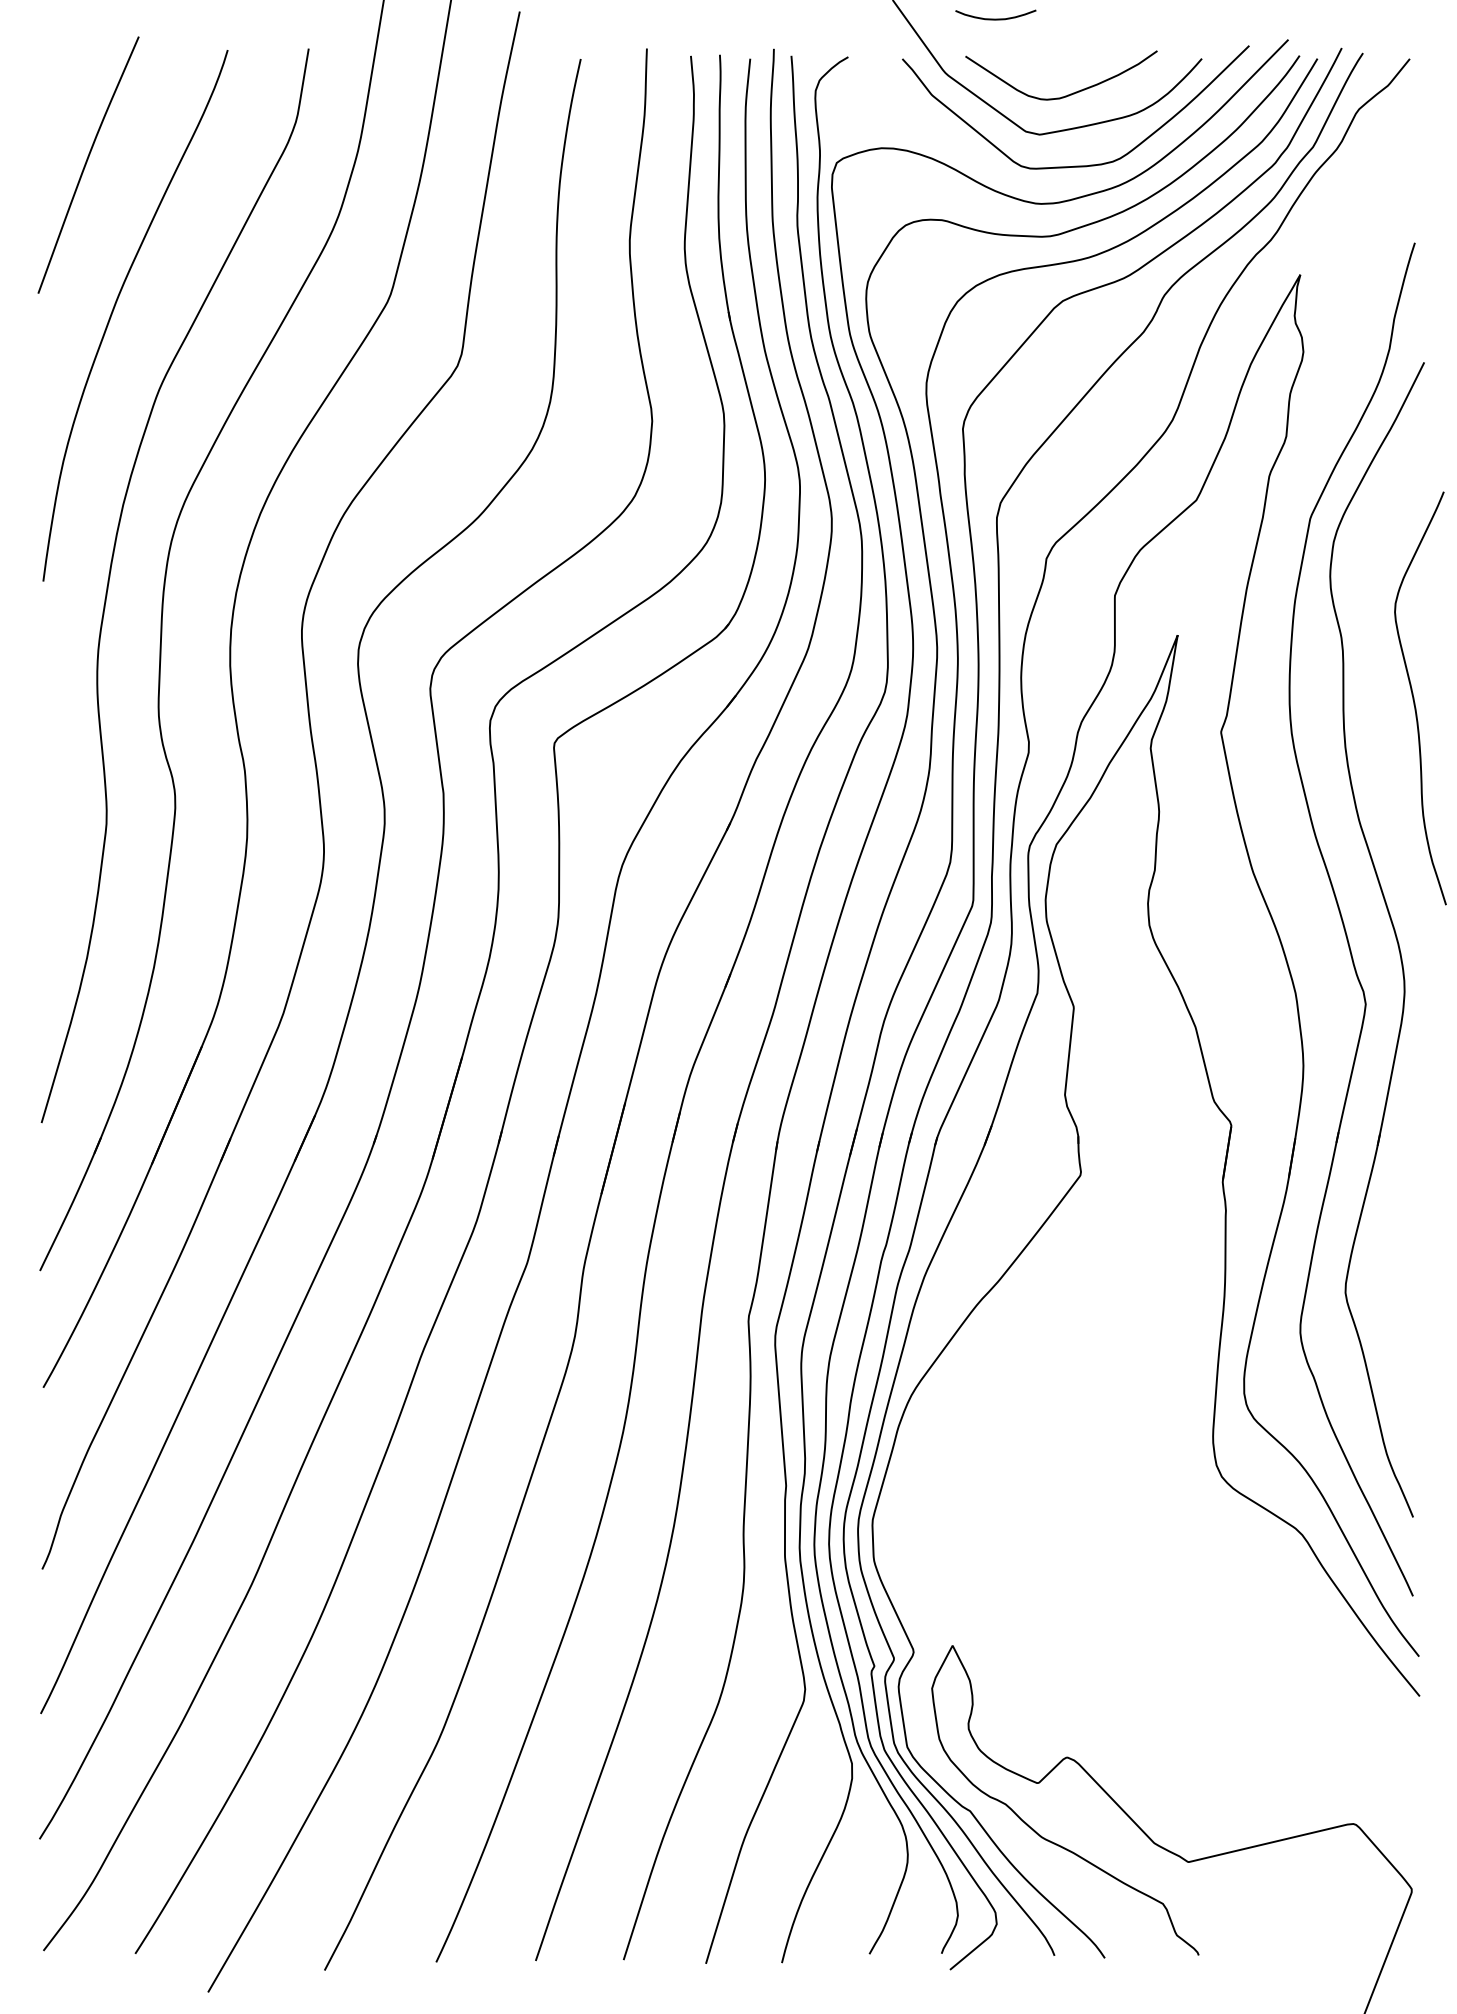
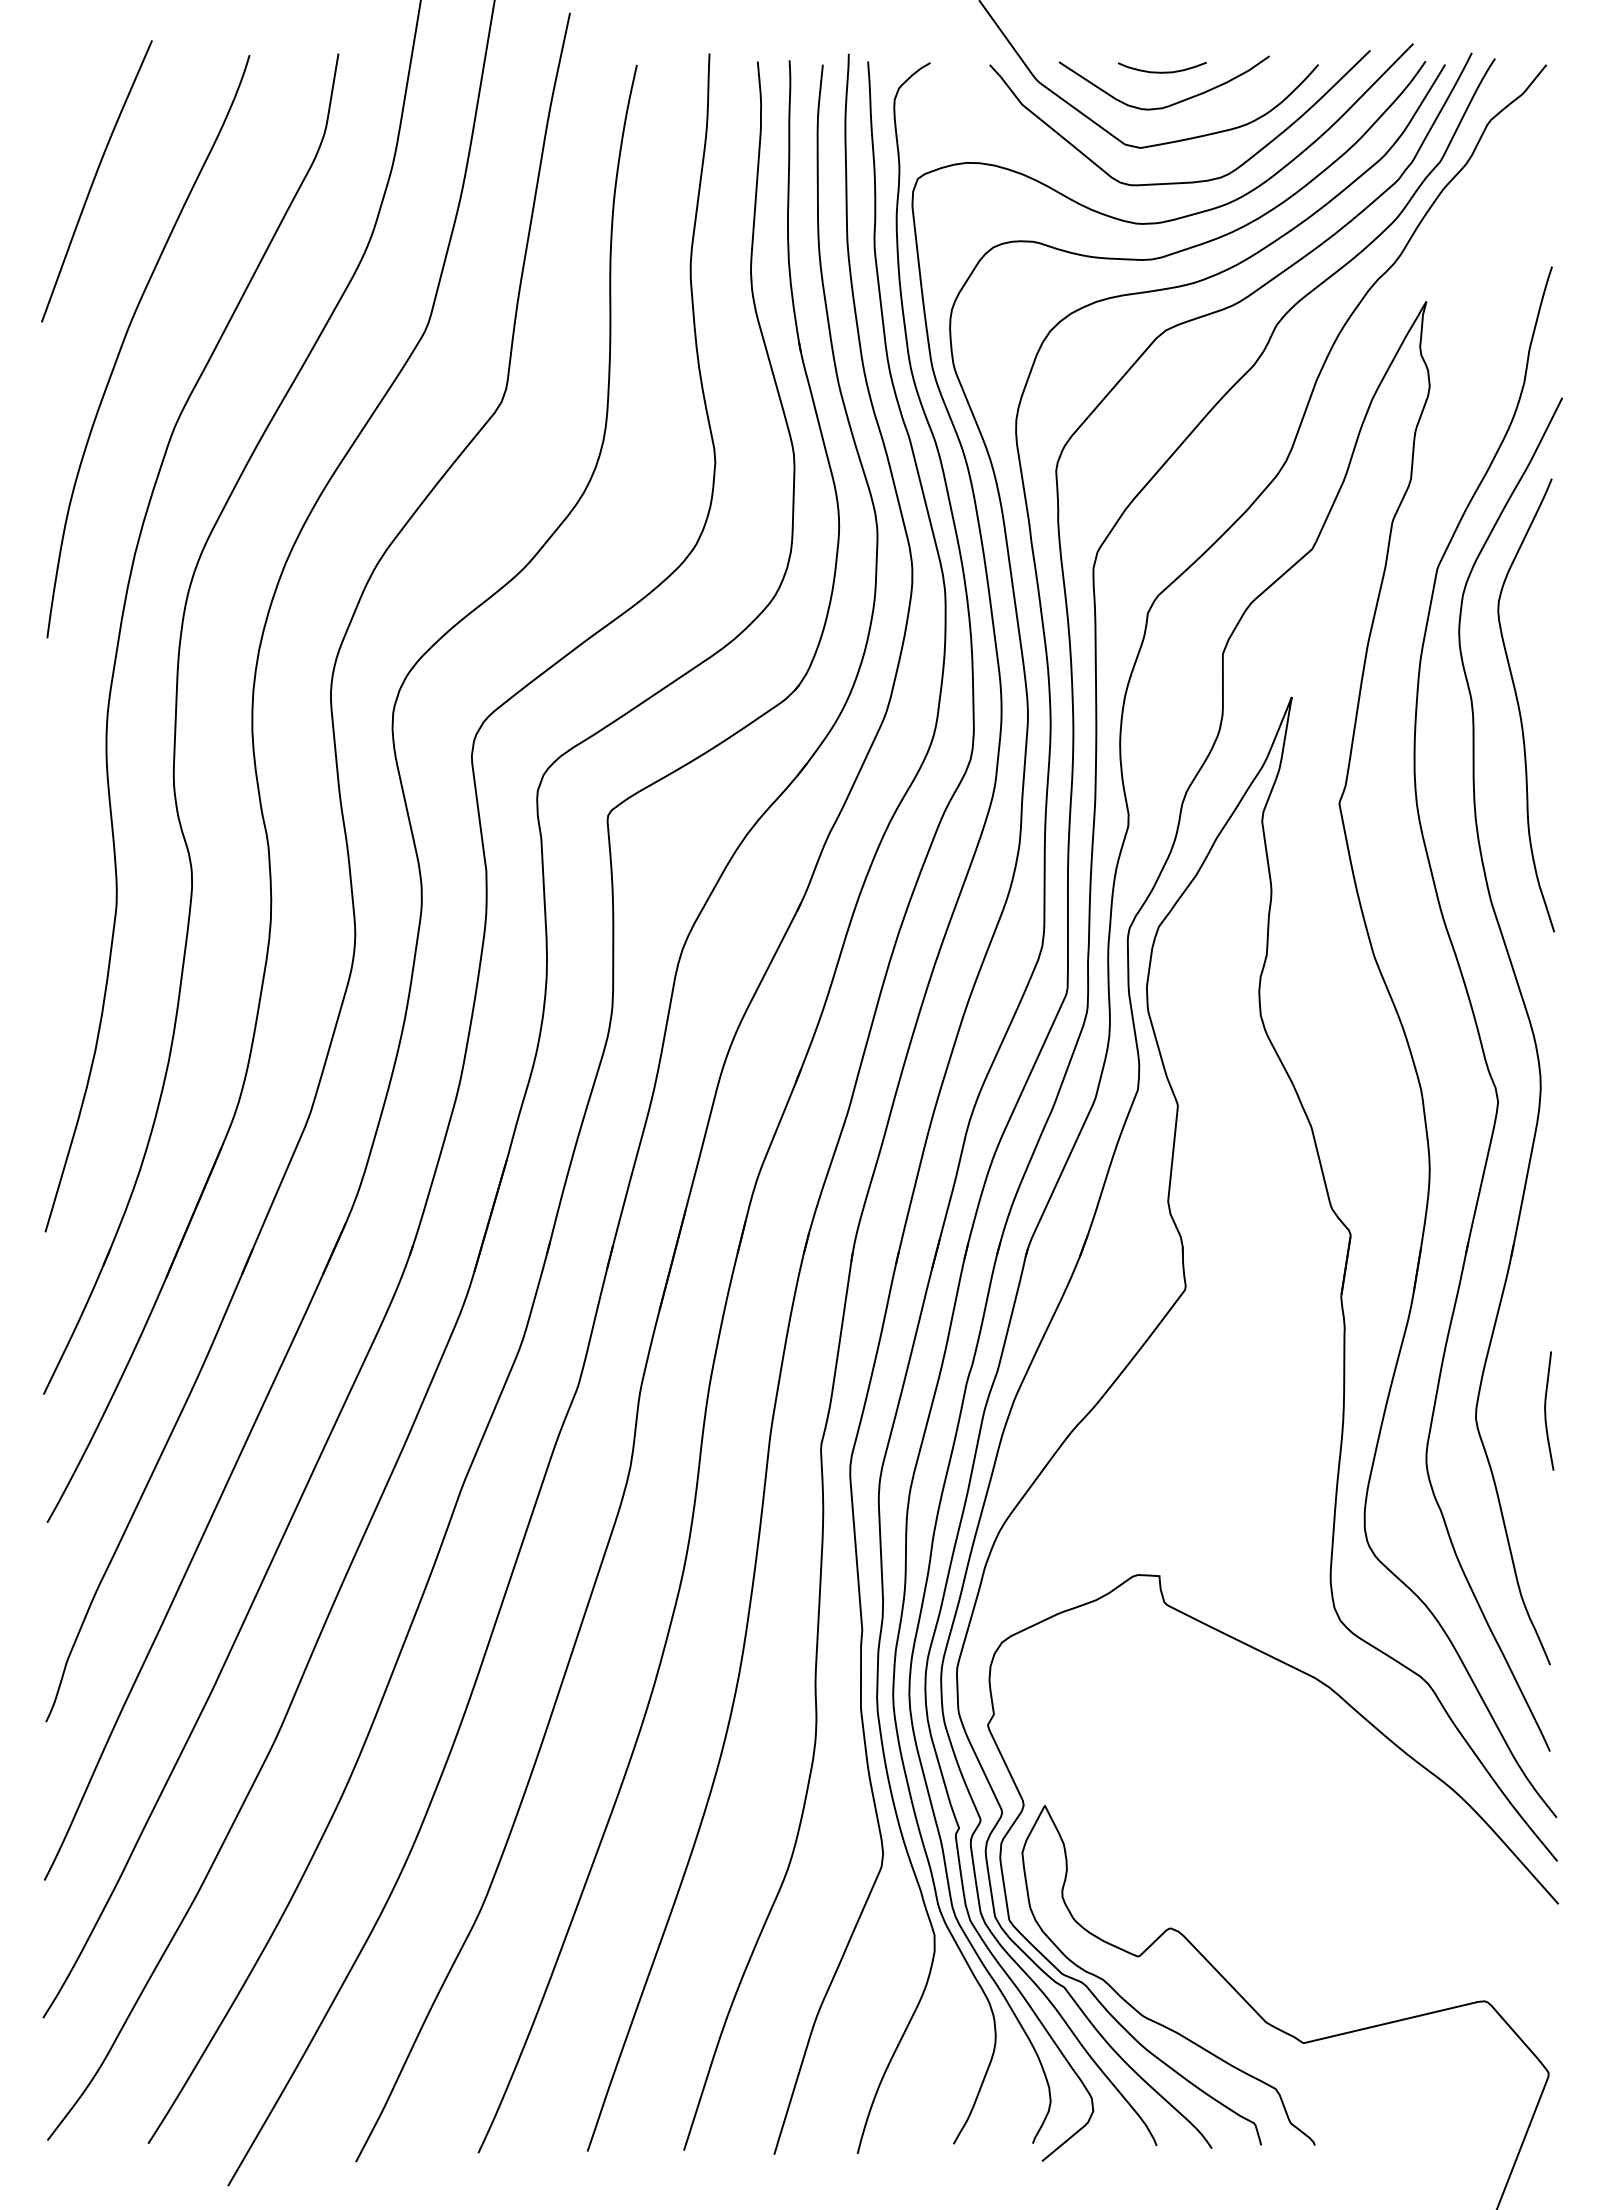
curve: (996, 18) -> (1162, 71), moved
curve: (1414, 698) -> (1519, 705), moved
curve: (1409, 1286) -> (1546, 1411), added
curve: (1259, 1580) -> (1381, 1734), added

